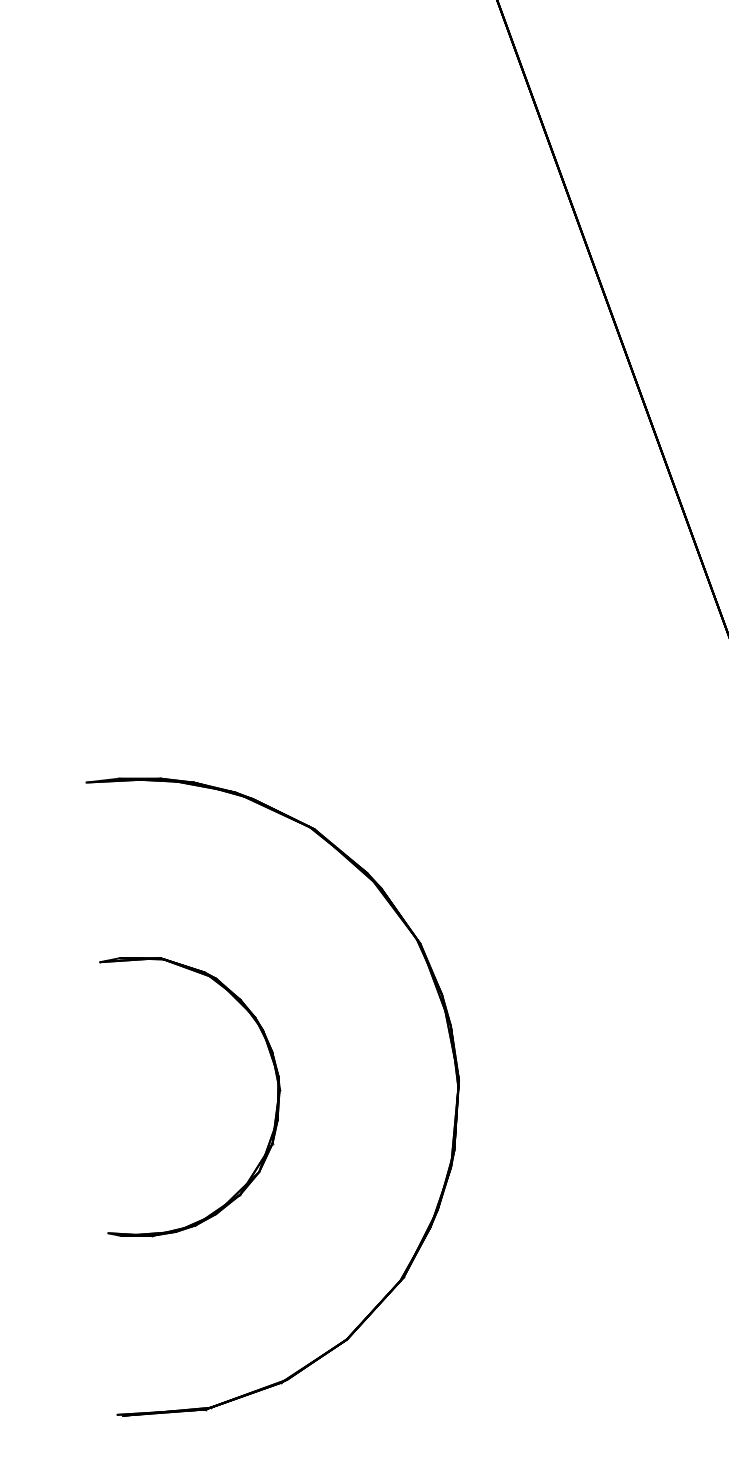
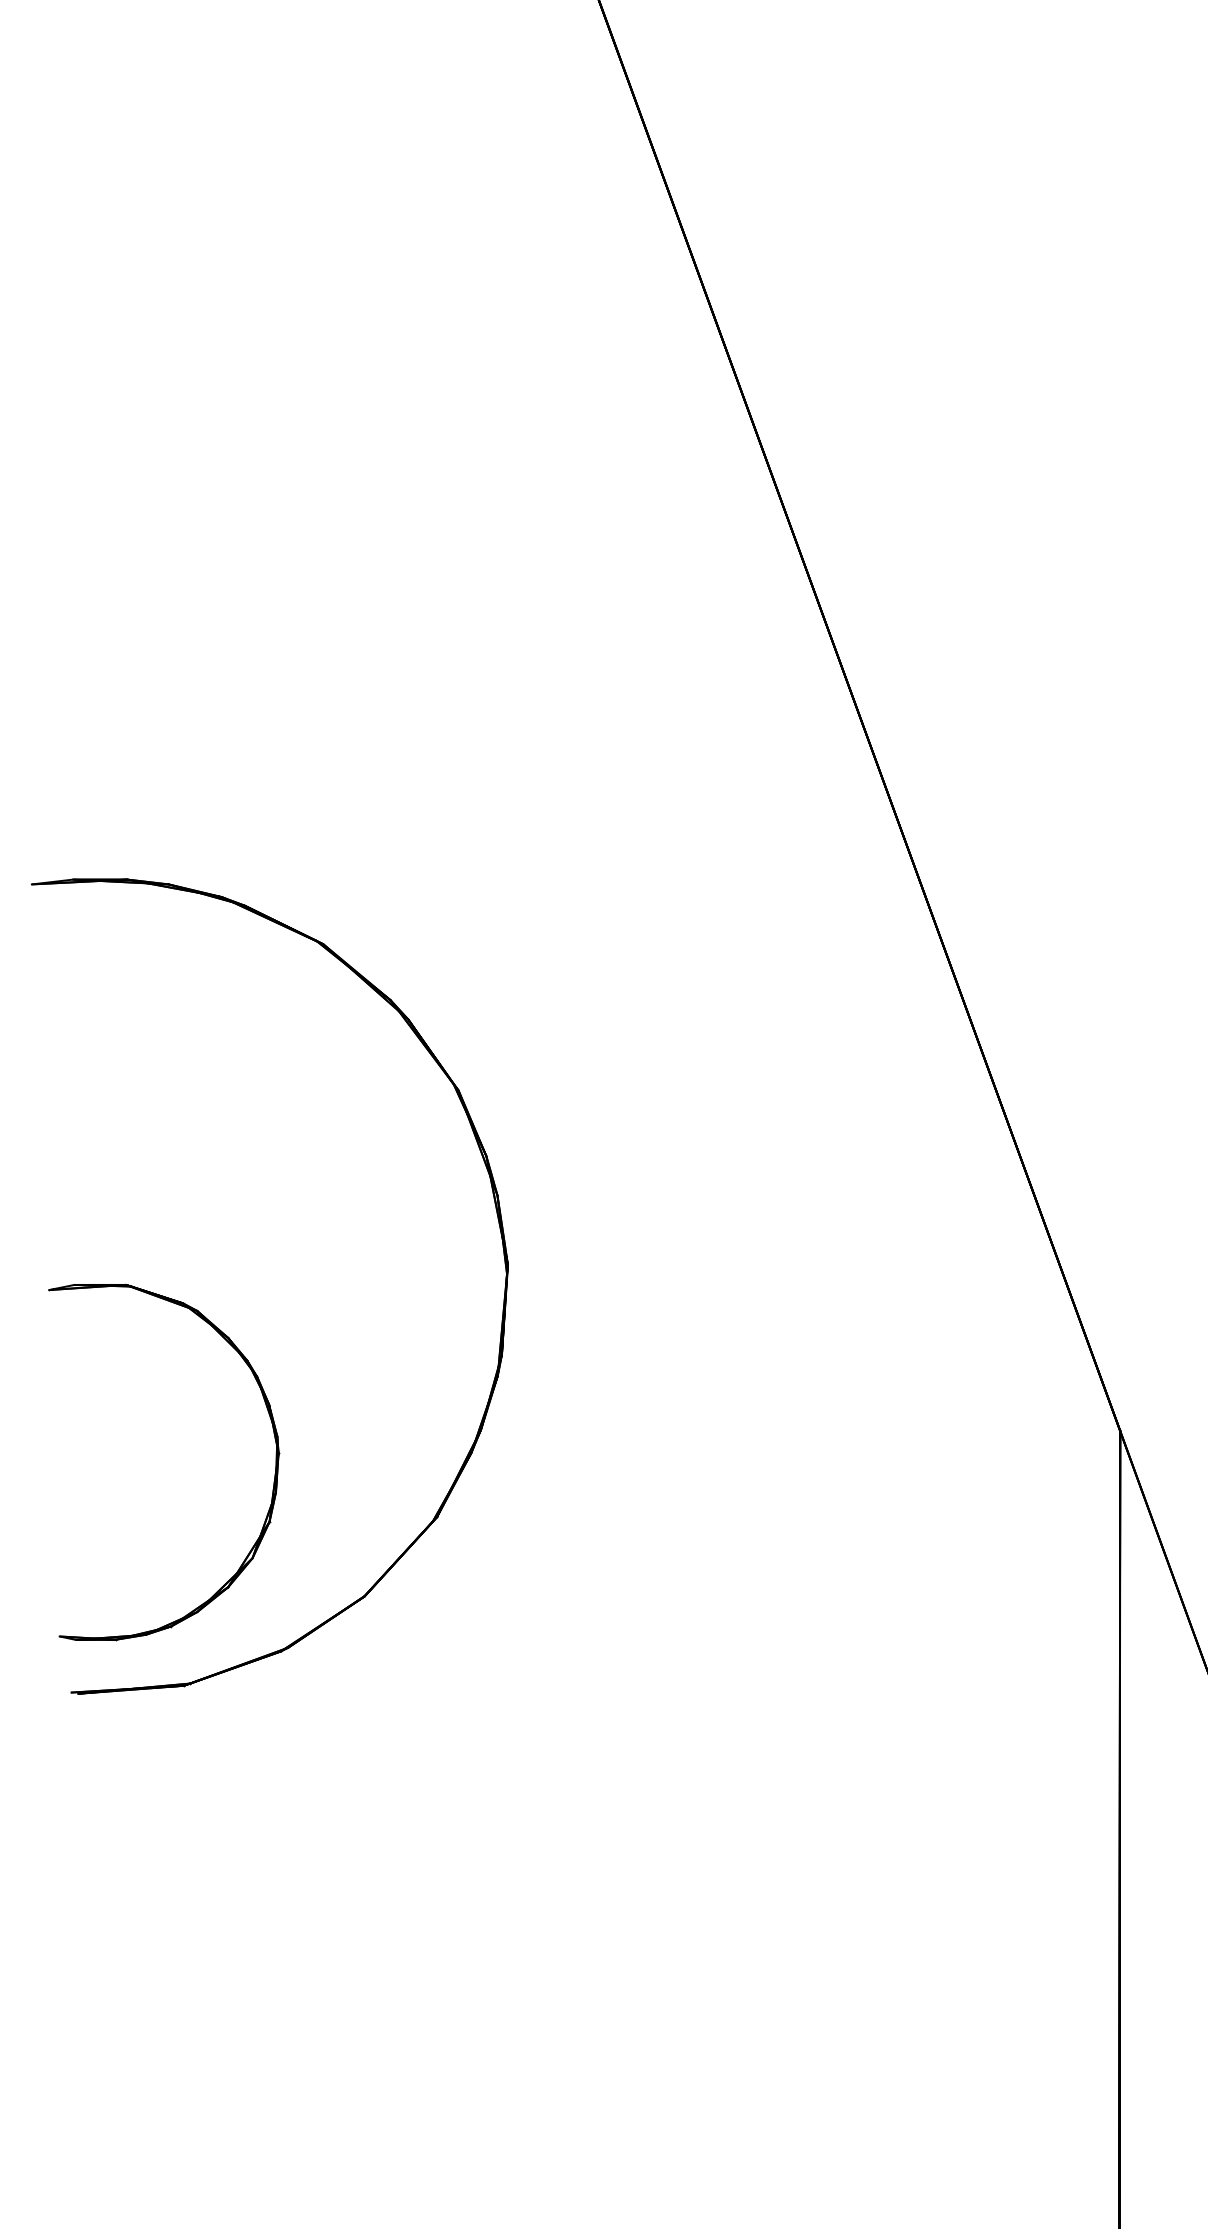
part: (276, 1105) -> (274, 1473), moved

